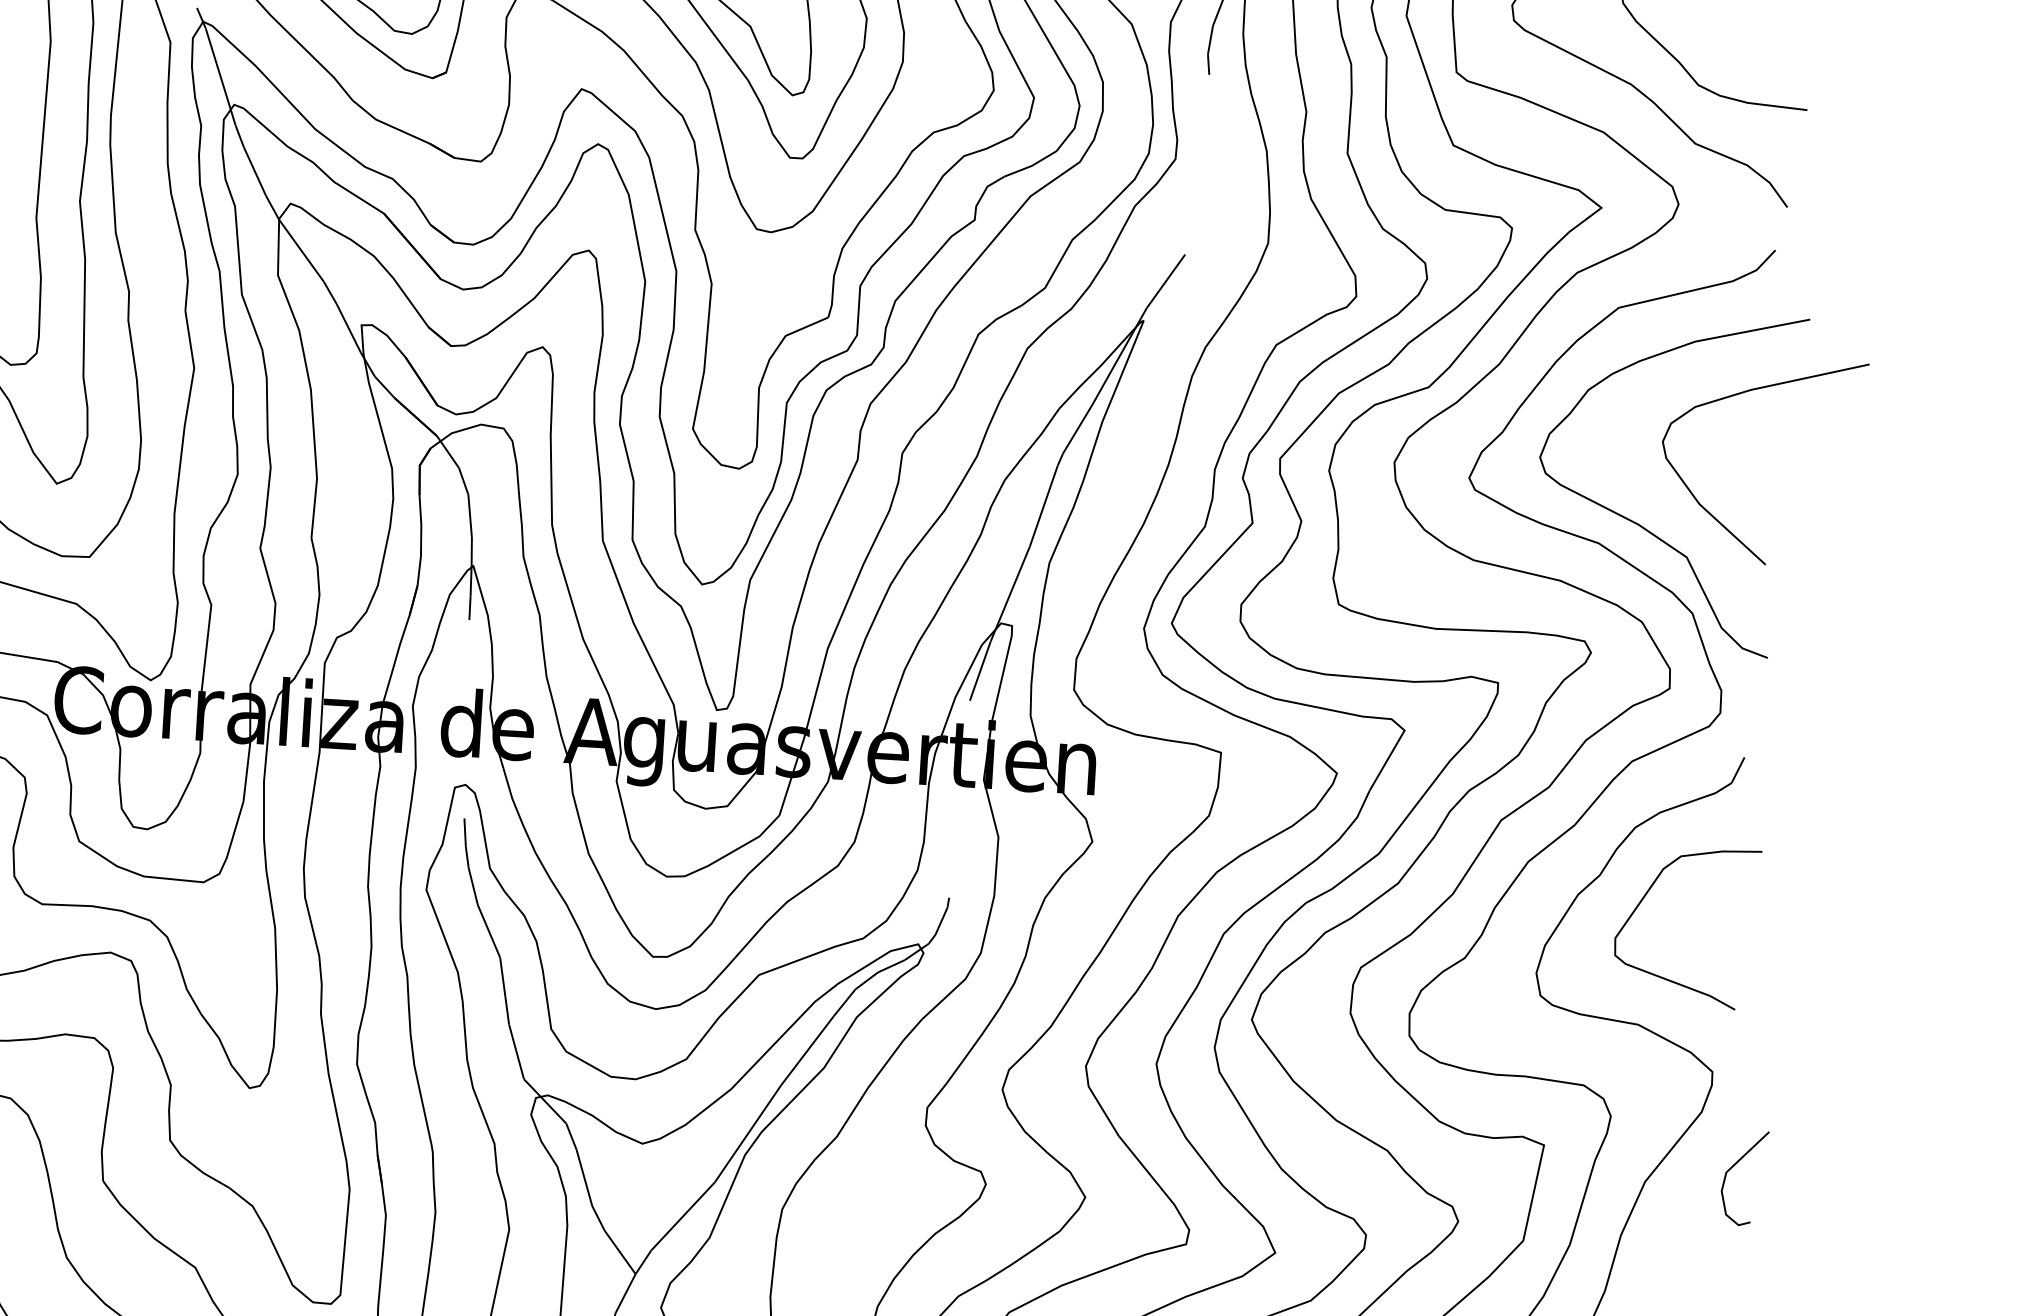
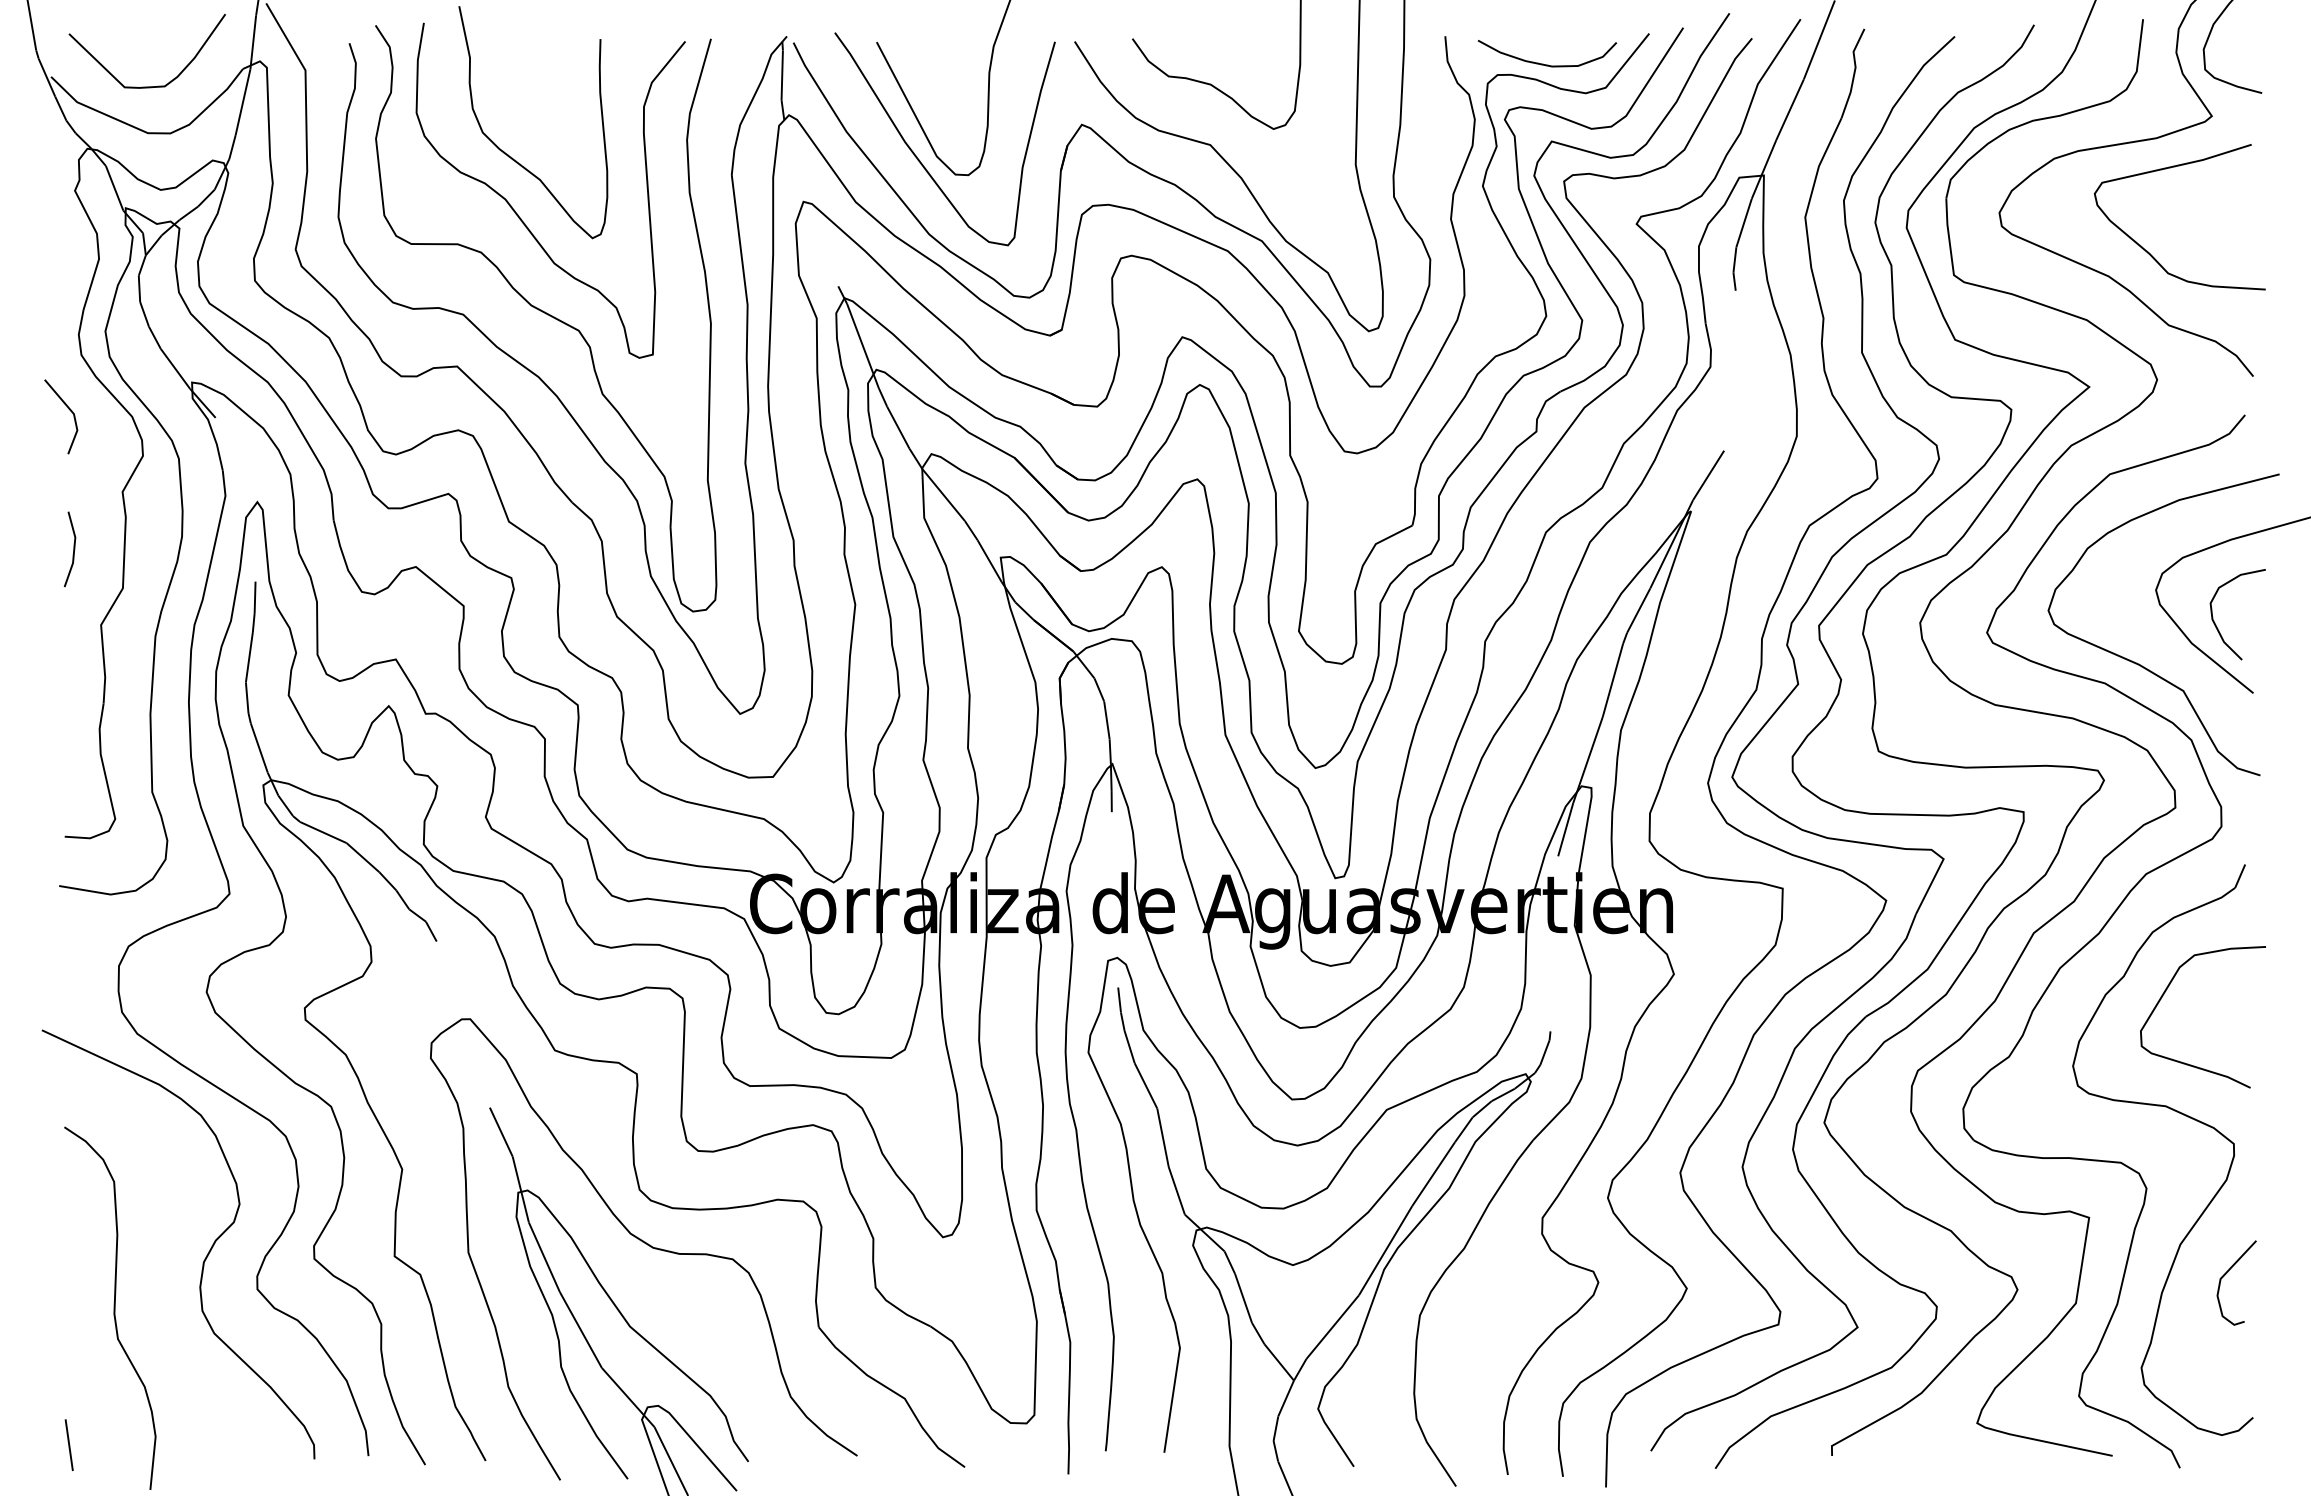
curve: (1728, 484) -> (2216, 624), added
curve: (1734, 1166) -> (2227, 1273), moved

